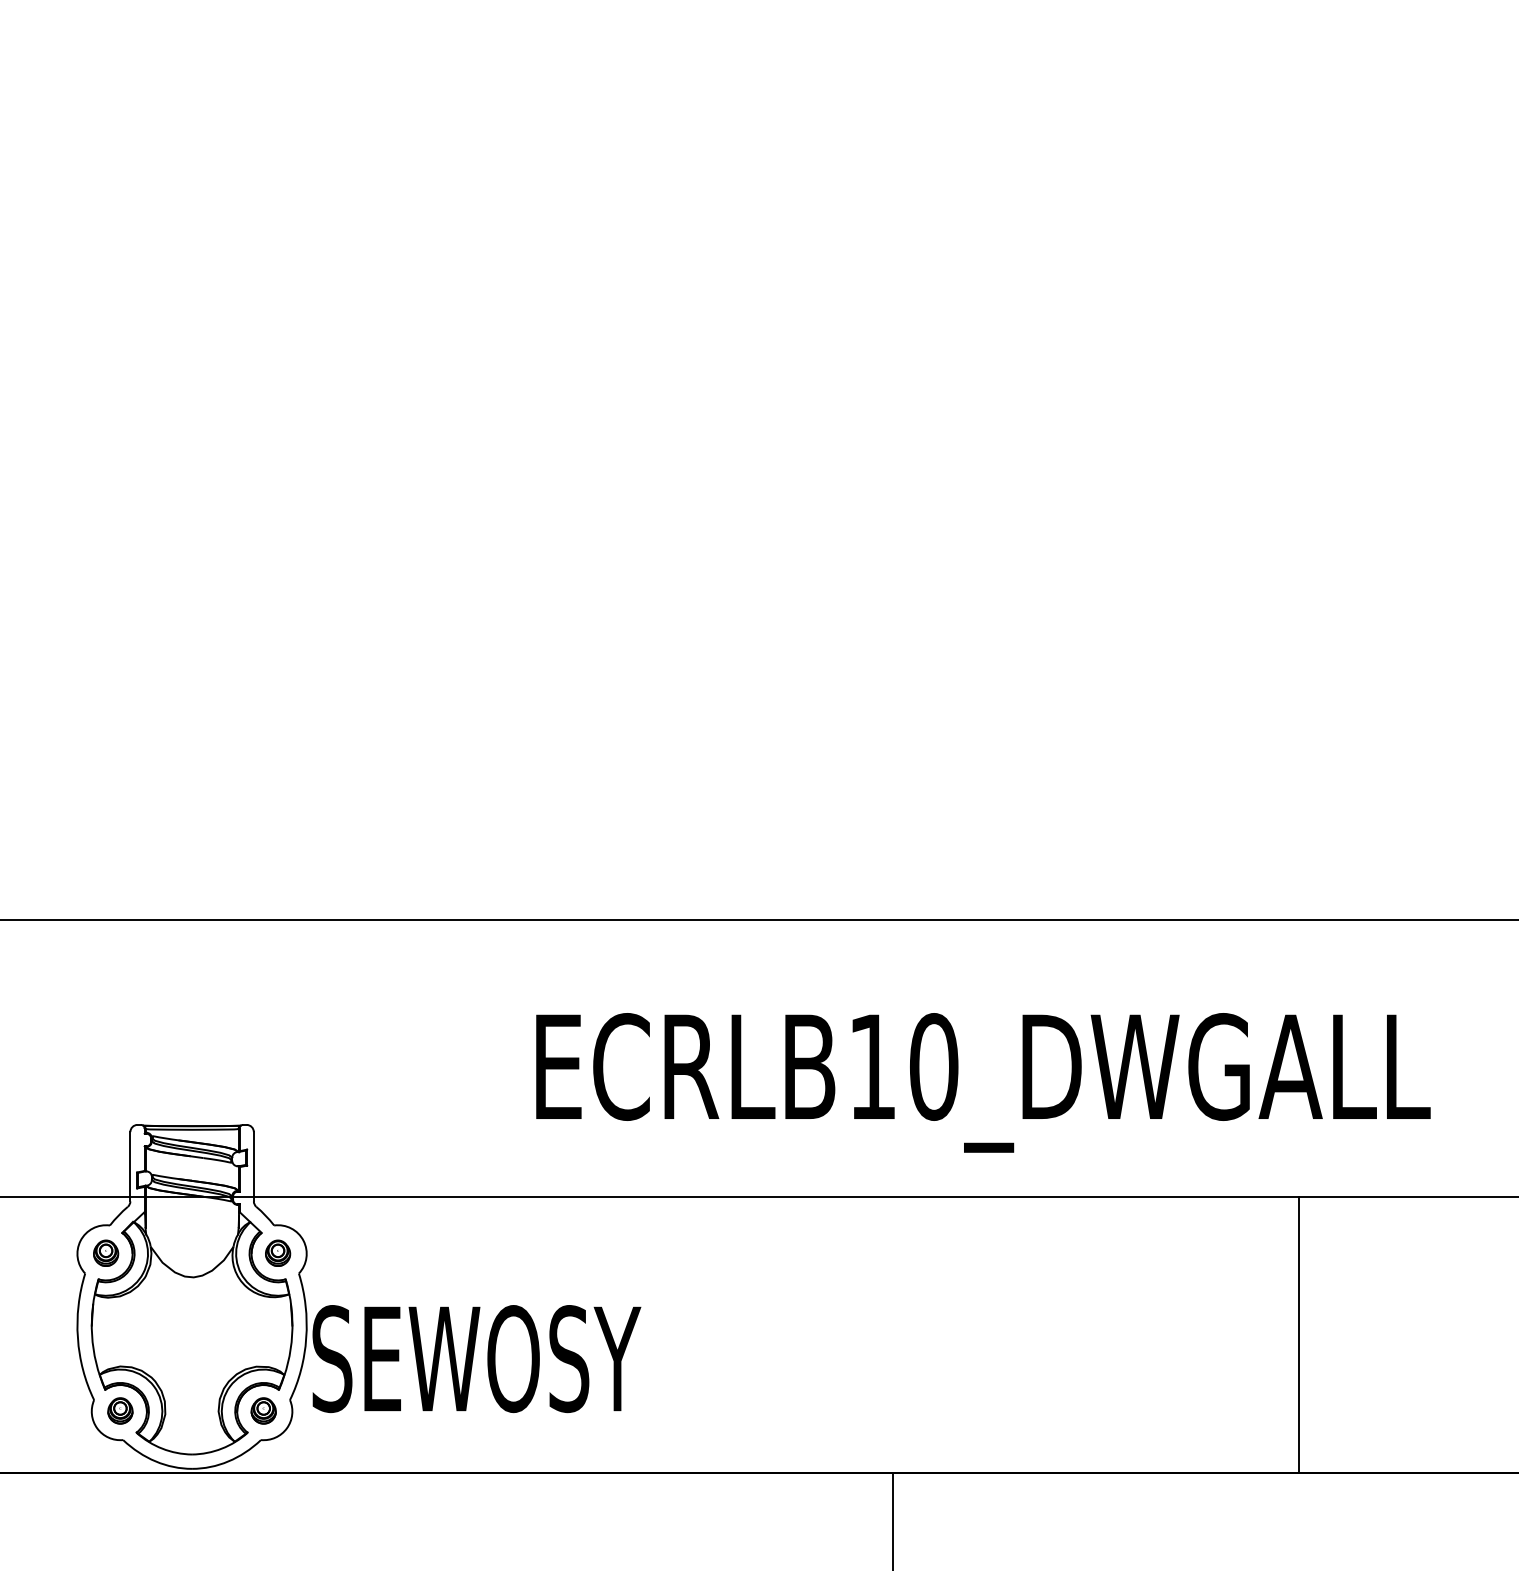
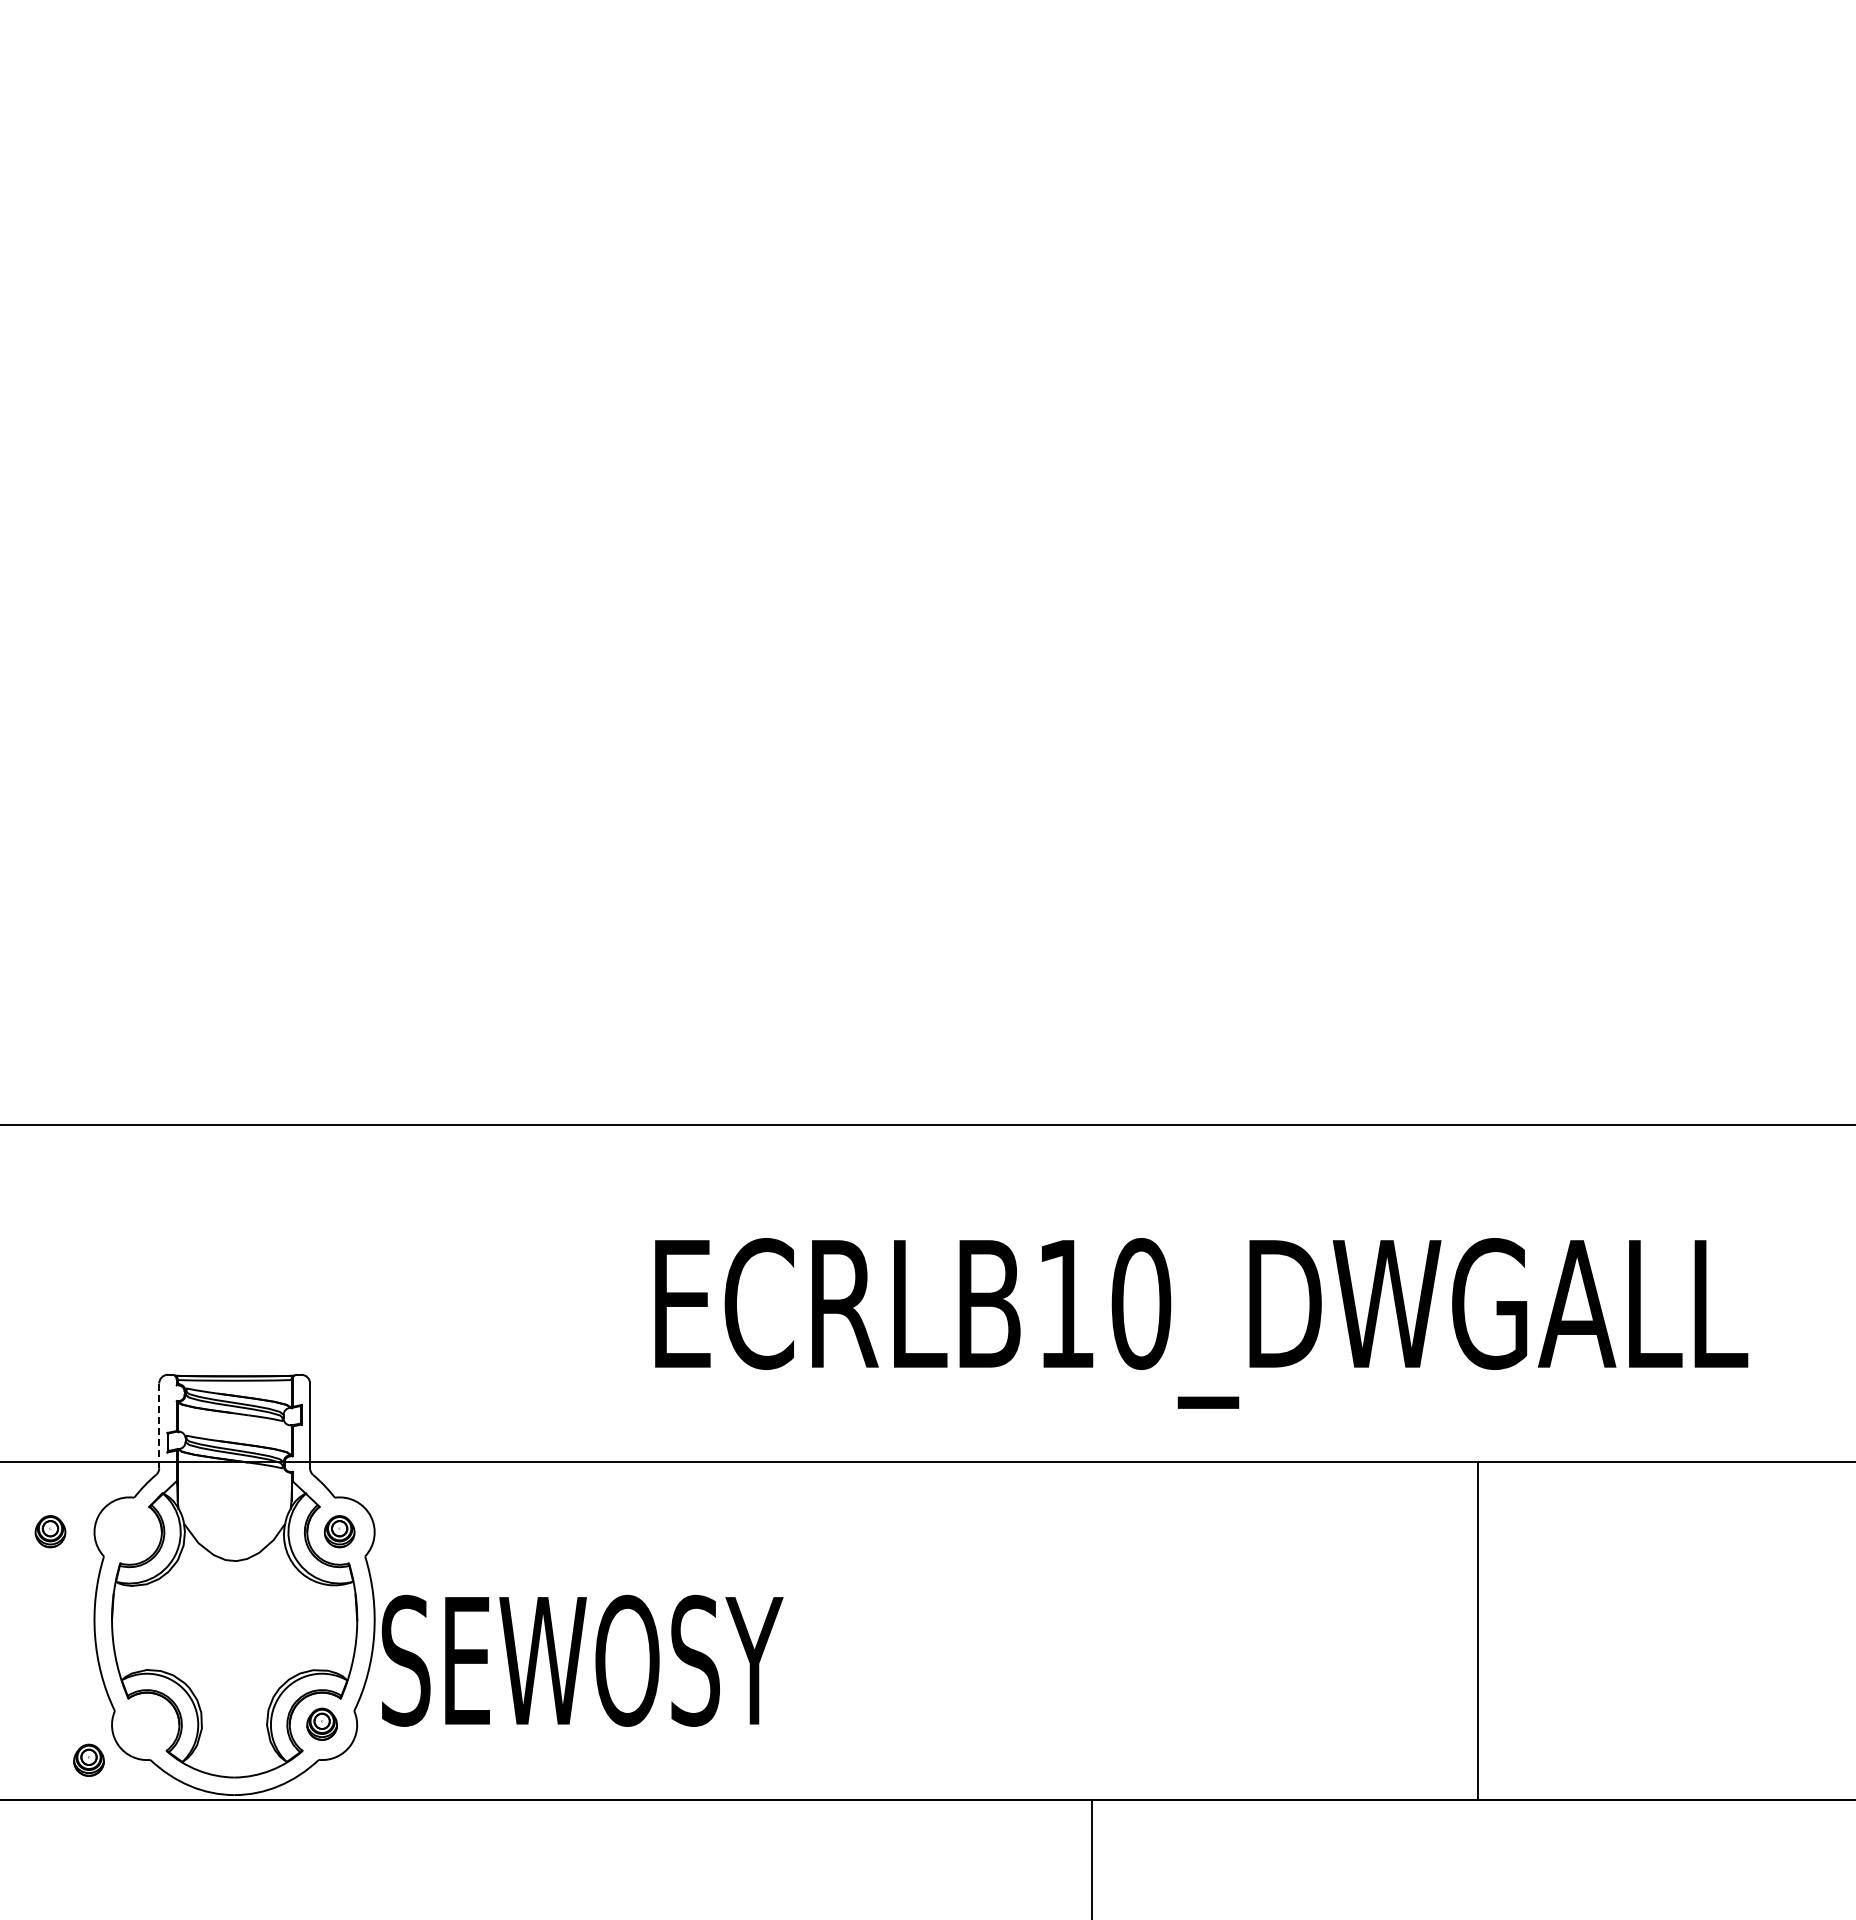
line: (130, 1167) -> (159, 1426), solid -> dashed
part: (106, 1253) -> (50, 1531), moved
line: (1299, 1334) -> (1478, 1630), moved
part: (119, 1410) -> (88, 1759), moved

